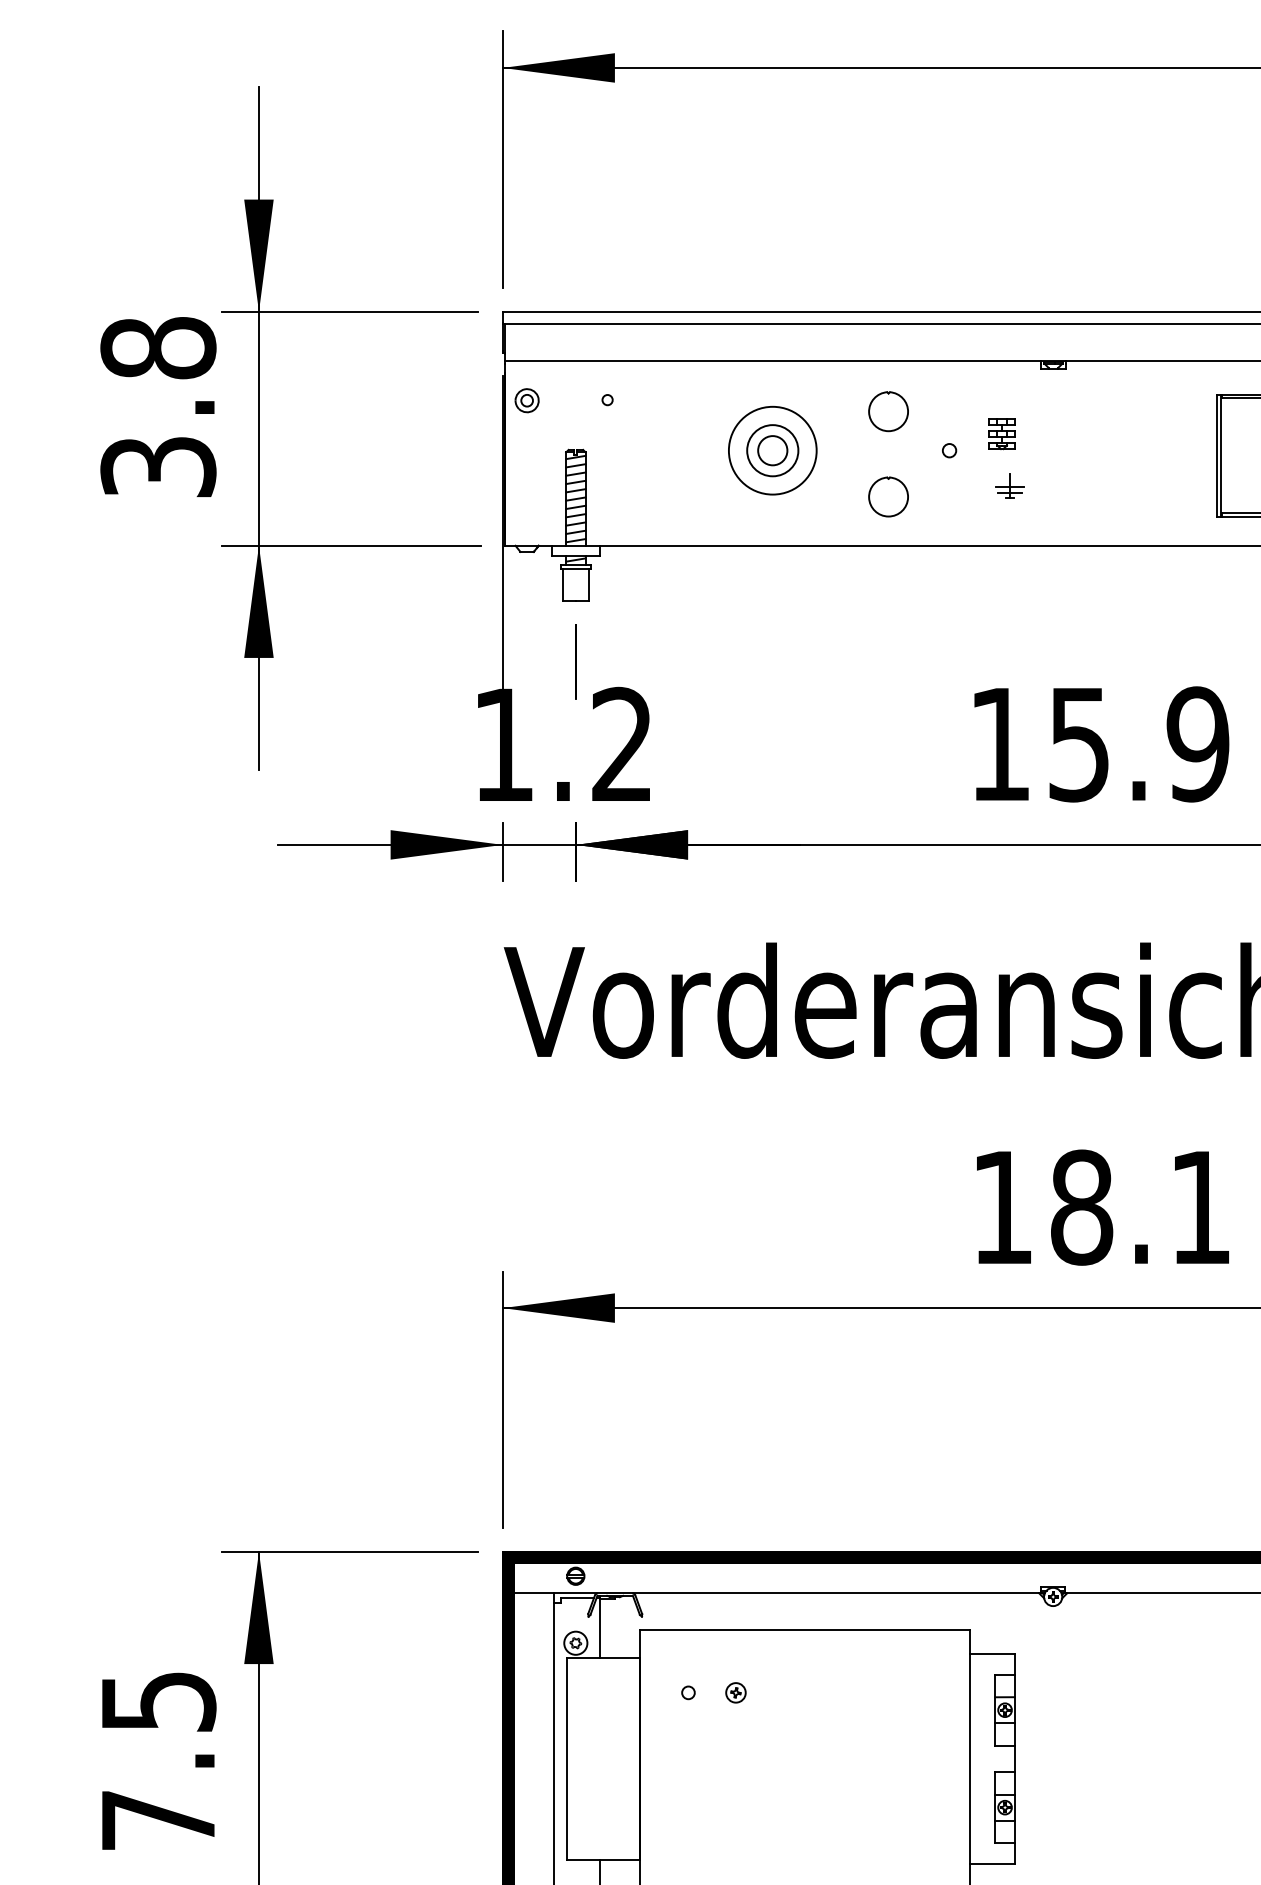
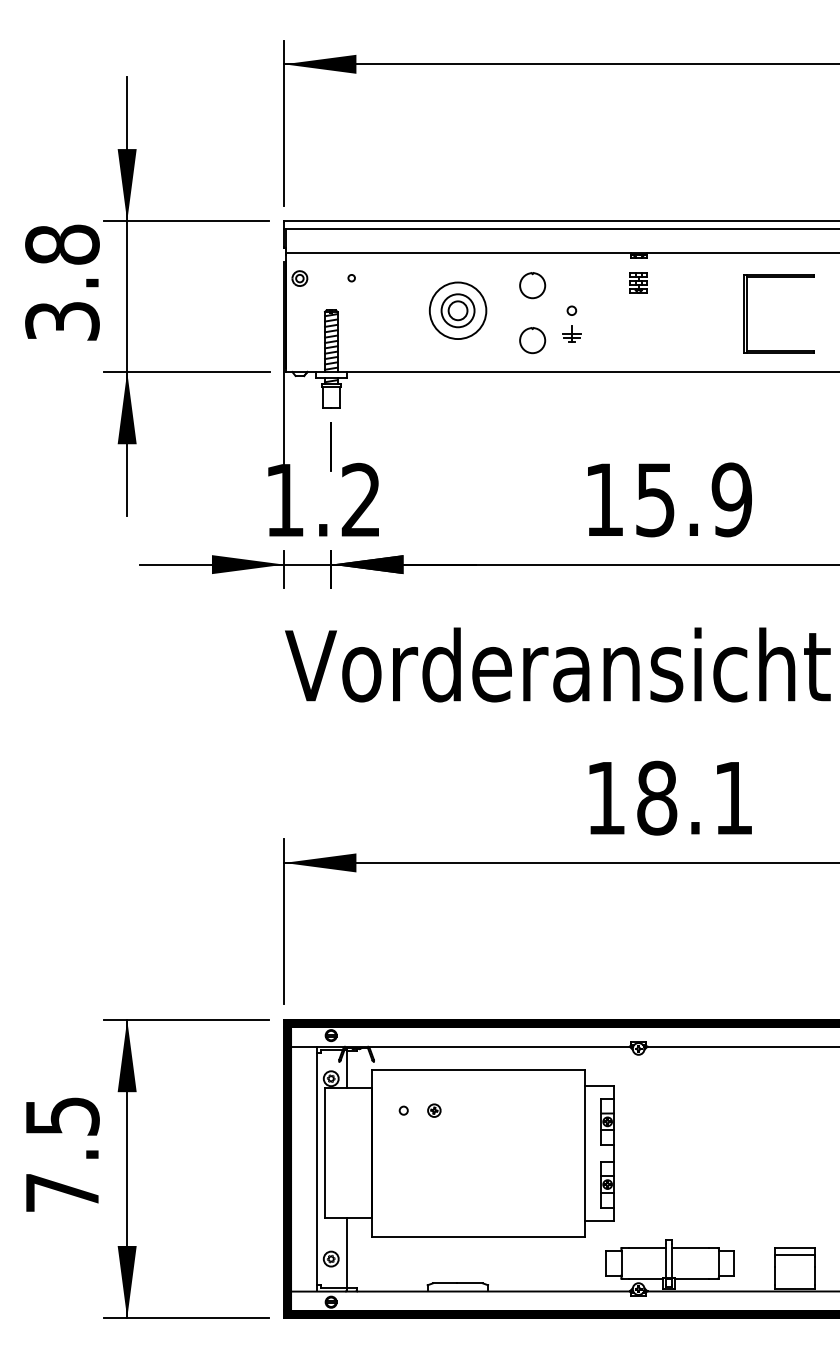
part: (1001, 433) -> (638, 282), moved
part: (1009, 485) -> (571, 333), moved

